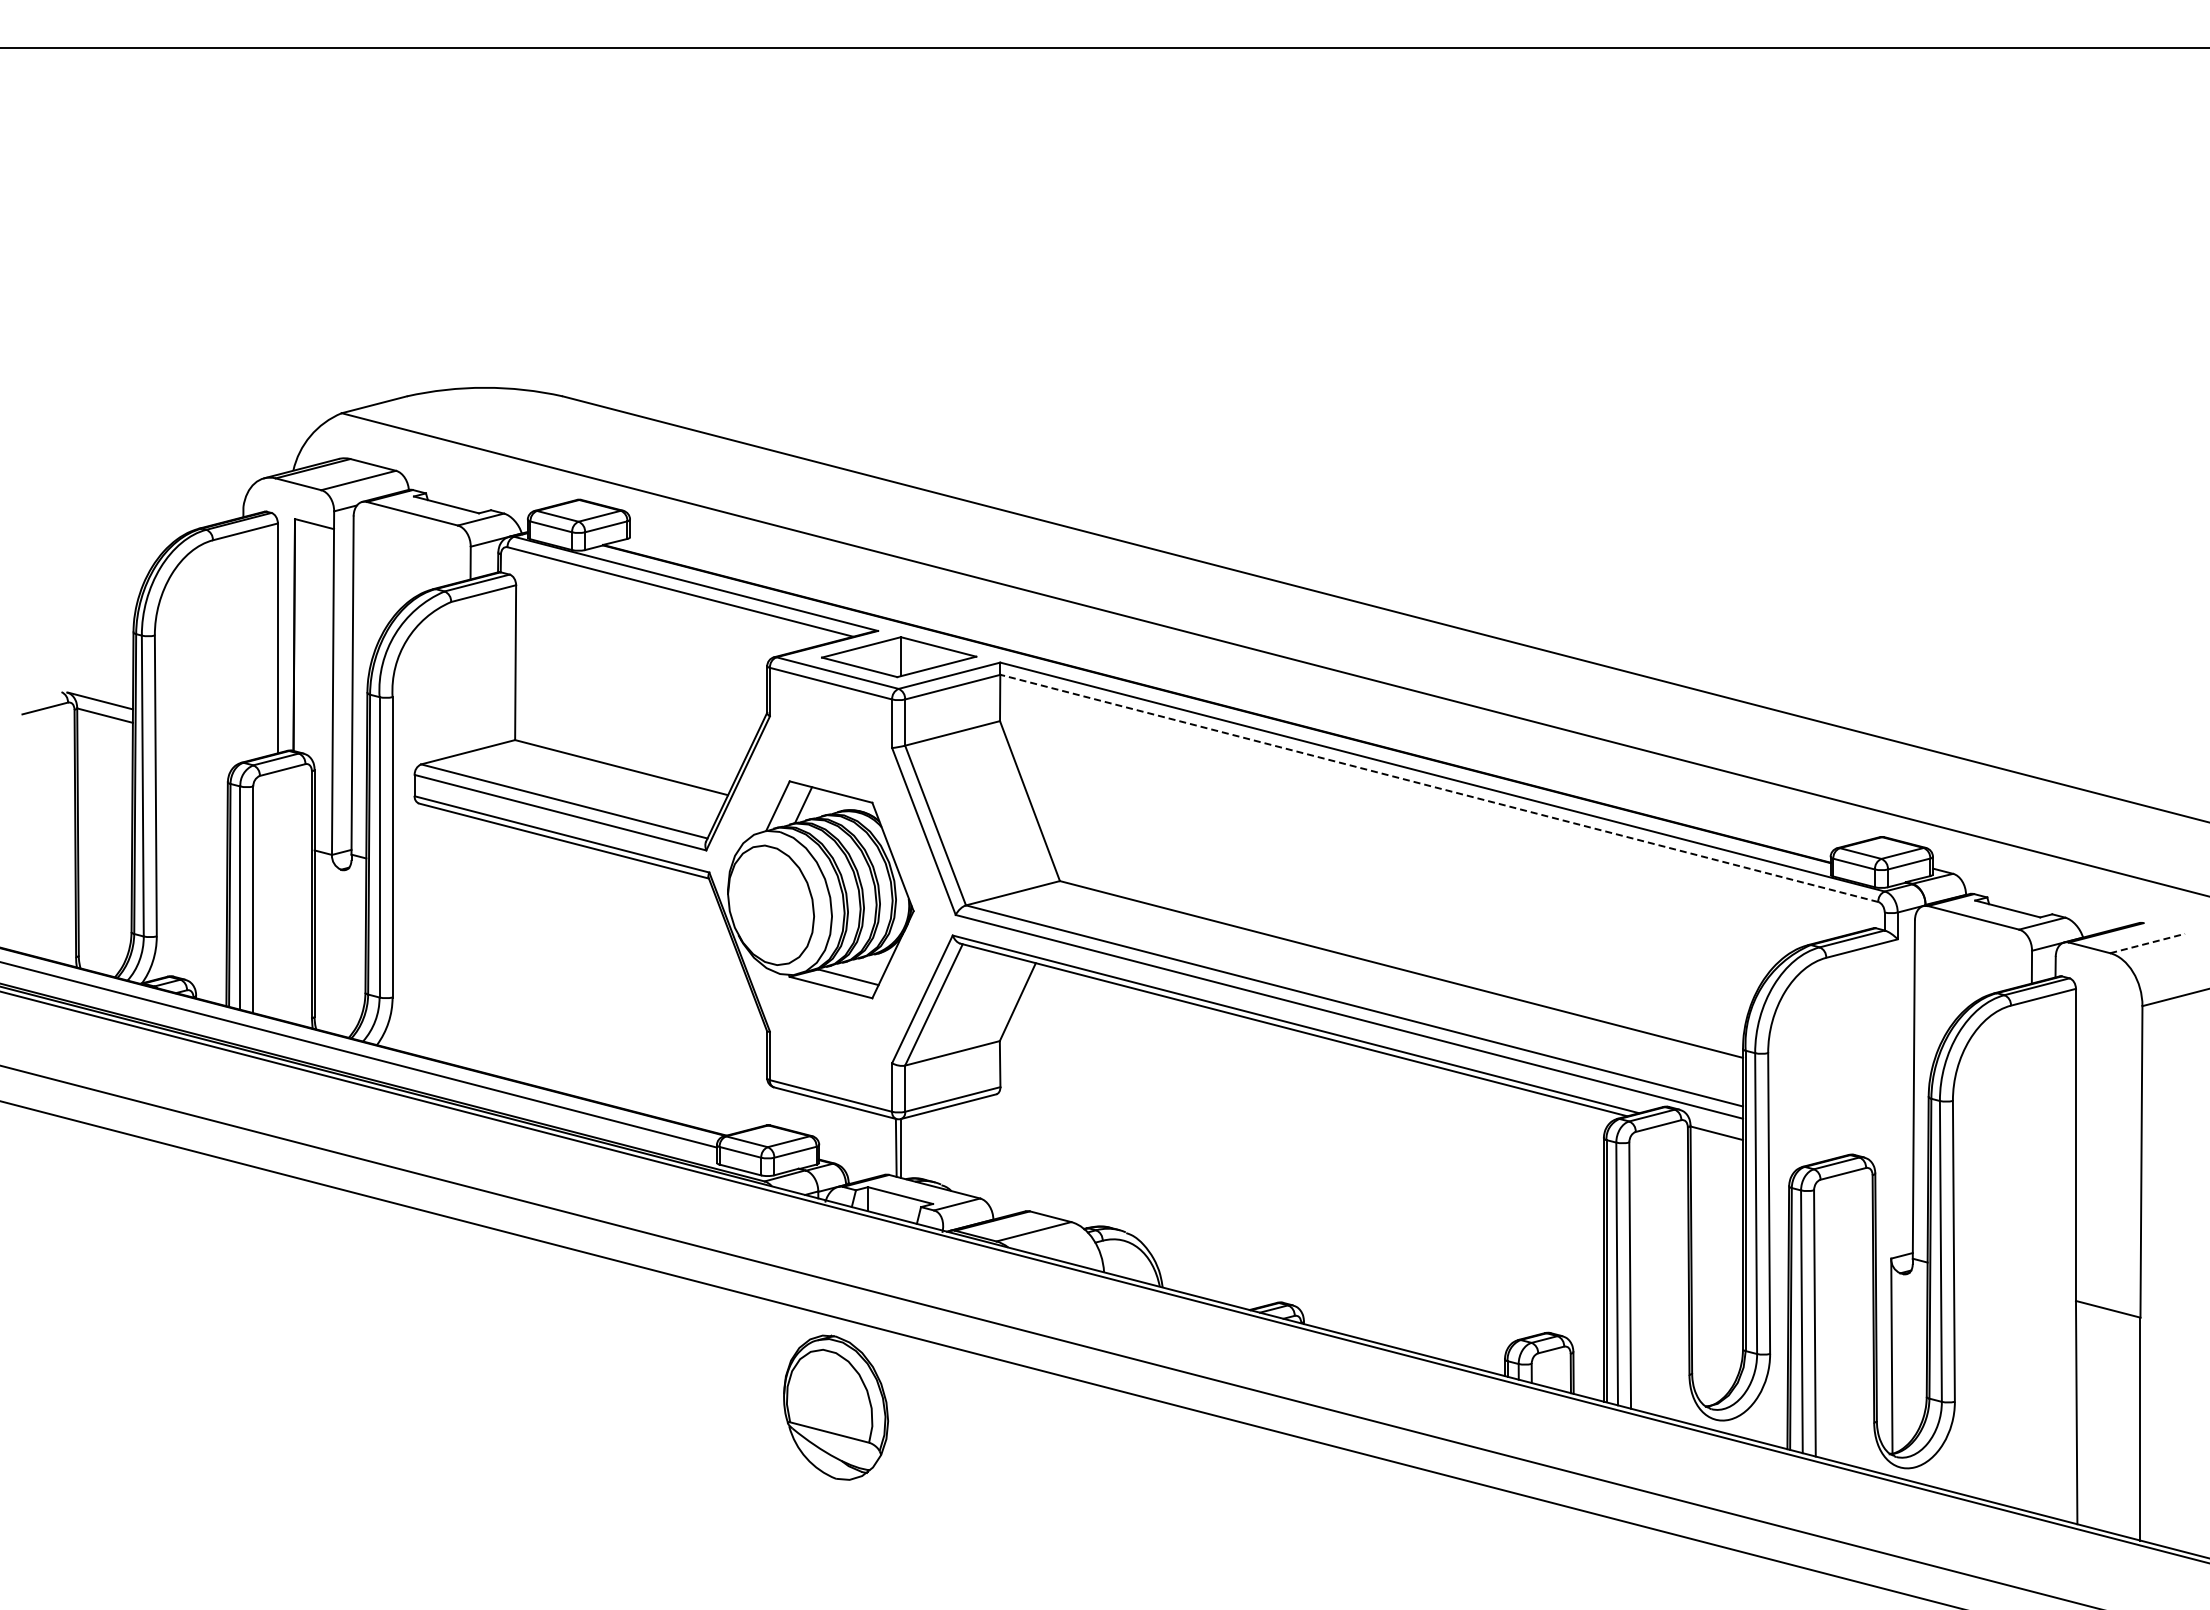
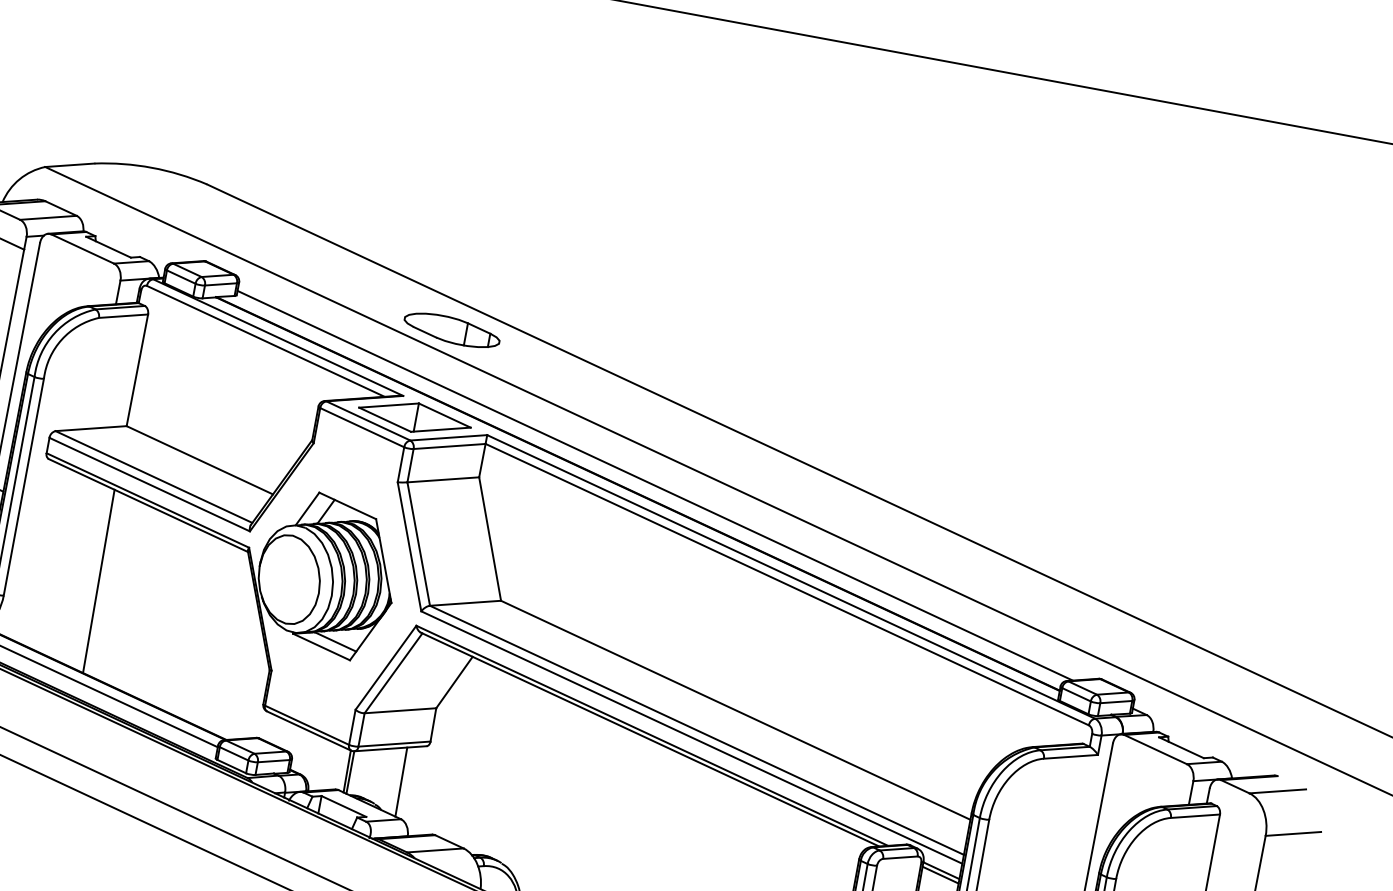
part: (927, 531) -> (452, 330), added
line: (1237, 688) -> (654, 485), added
line: (1438, 788) -> (786, 584), dashed -> solid
line: (2147, 943) -> (1277, 791), dashed -> solid
line: (516, 954) -> (98, 581), added
line: (1716, 1139) -> (940, 875), added
line: (971, 1148) -> (401, 781), added

